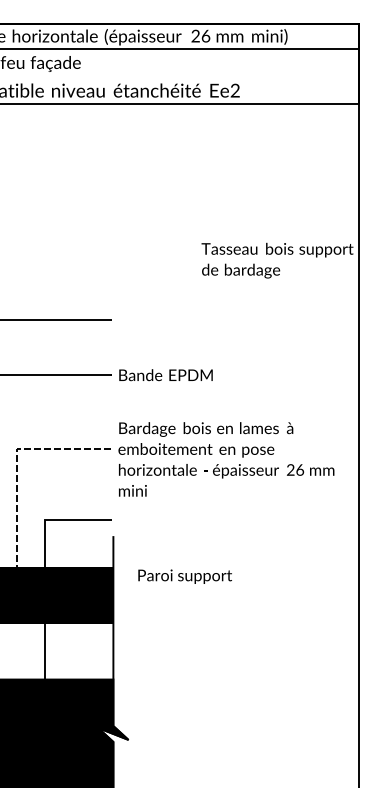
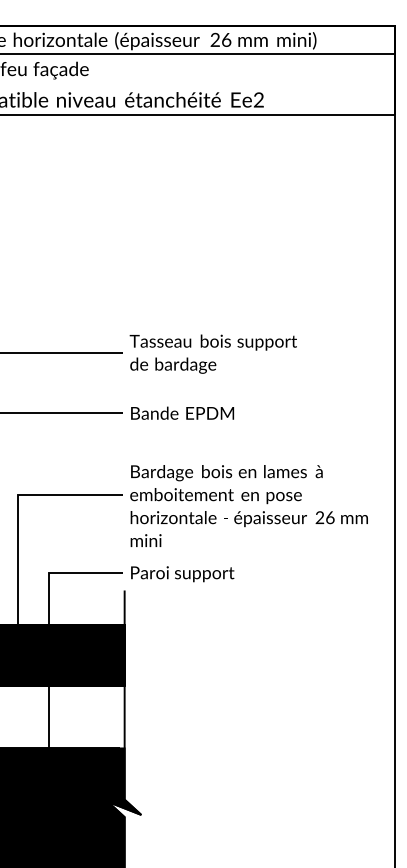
text: (276, 260) -> (212, 353), moved
line: (17, 477) -> (18, 525), dashed -> solid
text: (185, 576) -> (182, 574), moved

